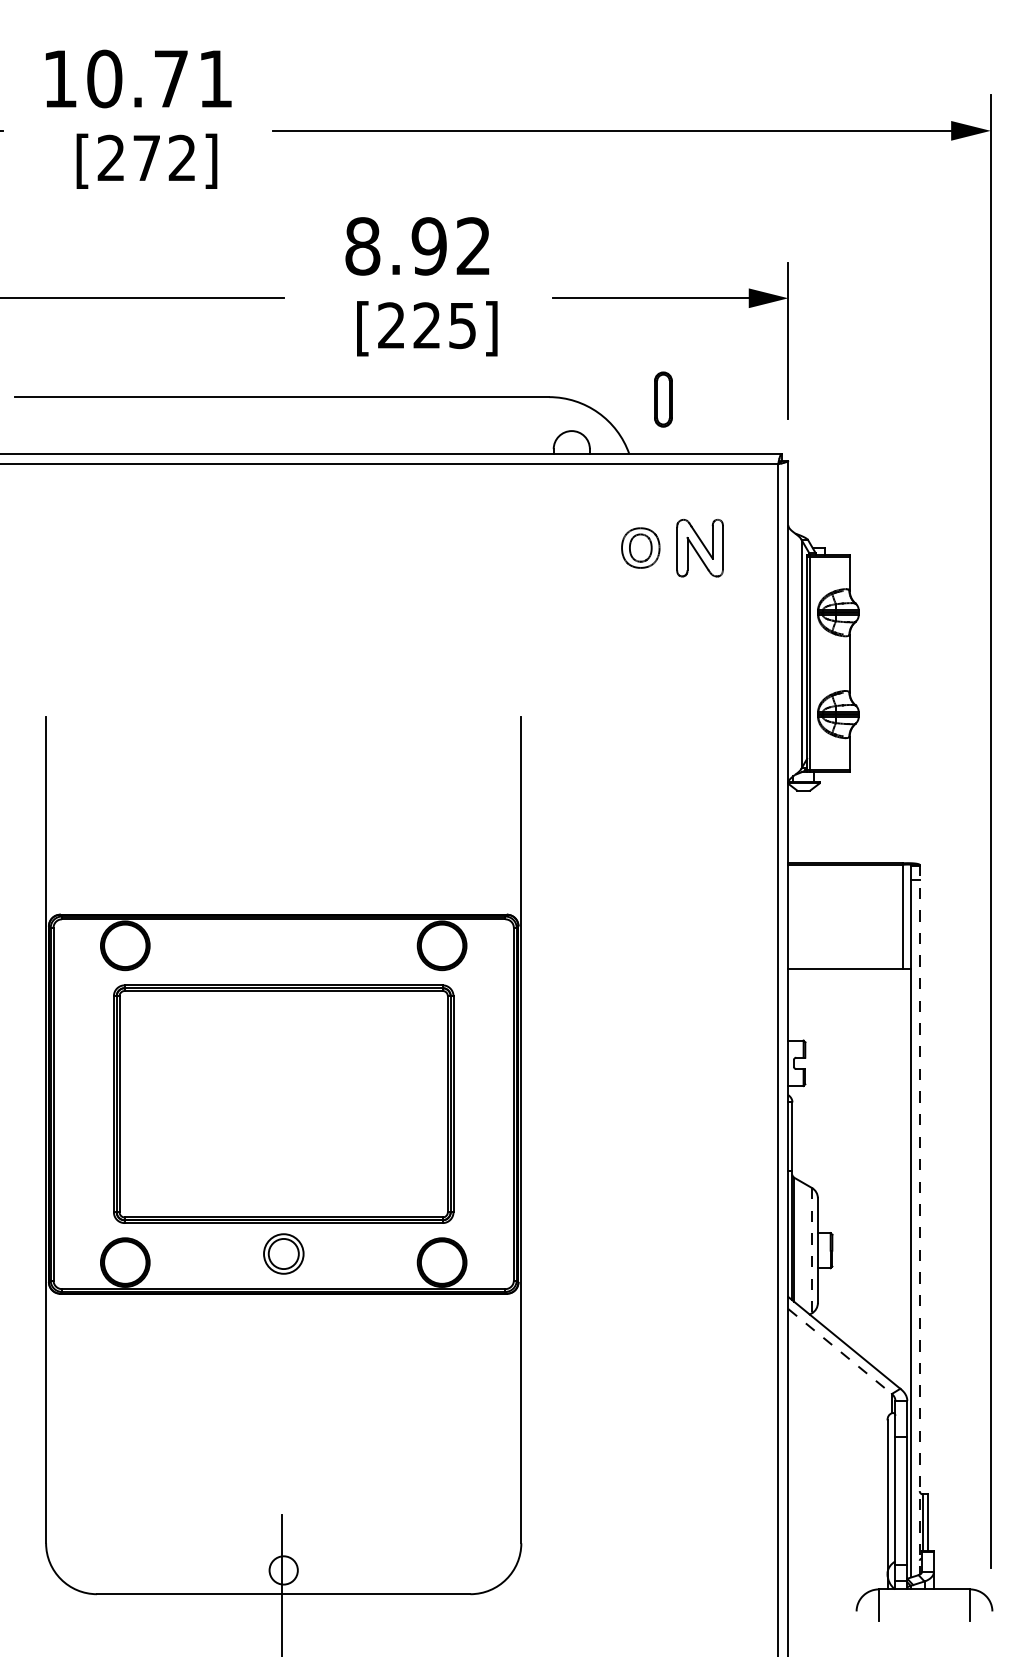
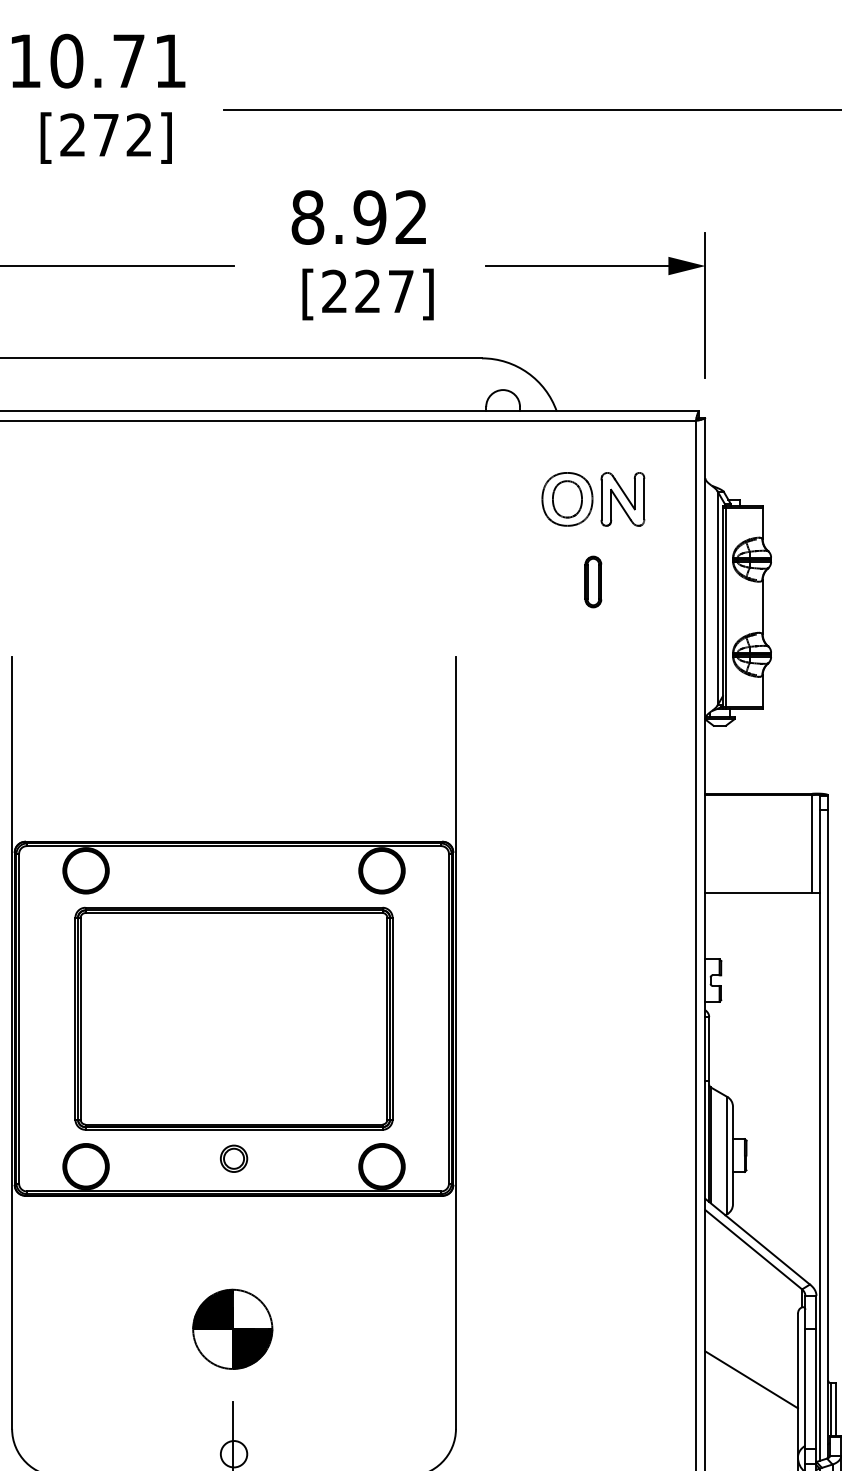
text: (462, 326) -> (401, 292), [225] -> [227]
part: (663, 399) -> (593, 581), moved
part: (640, 547) -> (567, 498), size x1.43
line: (919, 1219) -> (827, 1126), dashed -> solid
line: (811, 1250) -> (726, 1155), dashed -> solid
part: (283, 1254) -> (233, 1159), size x0.71
line: (840, 1351) -> (754, 1249), dashed -> solid
part: (282, 1436) -> (232, 1329), added
line: (837, 1490) -> (751, 1379), added

